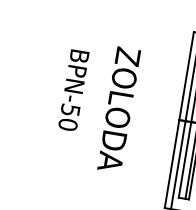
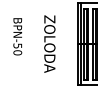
text: (73, 89) -> (17, 36), moved

